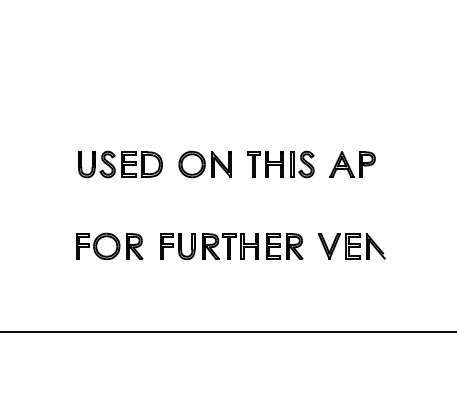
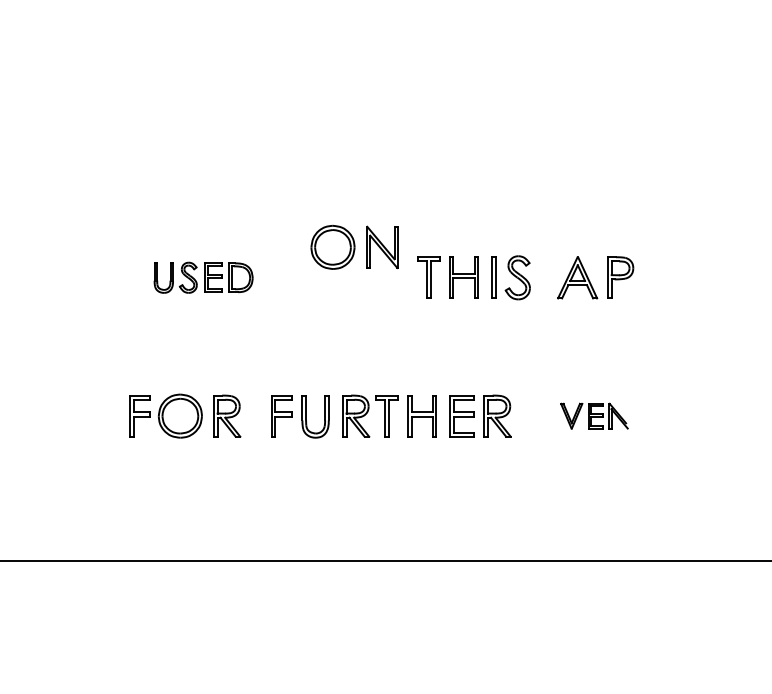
part: (120, 164) -> (203, 277), size x0.7
part: (204, 164) -> (353, 247), moved
part: (351, 246) -> (593, 416), size x0.6

